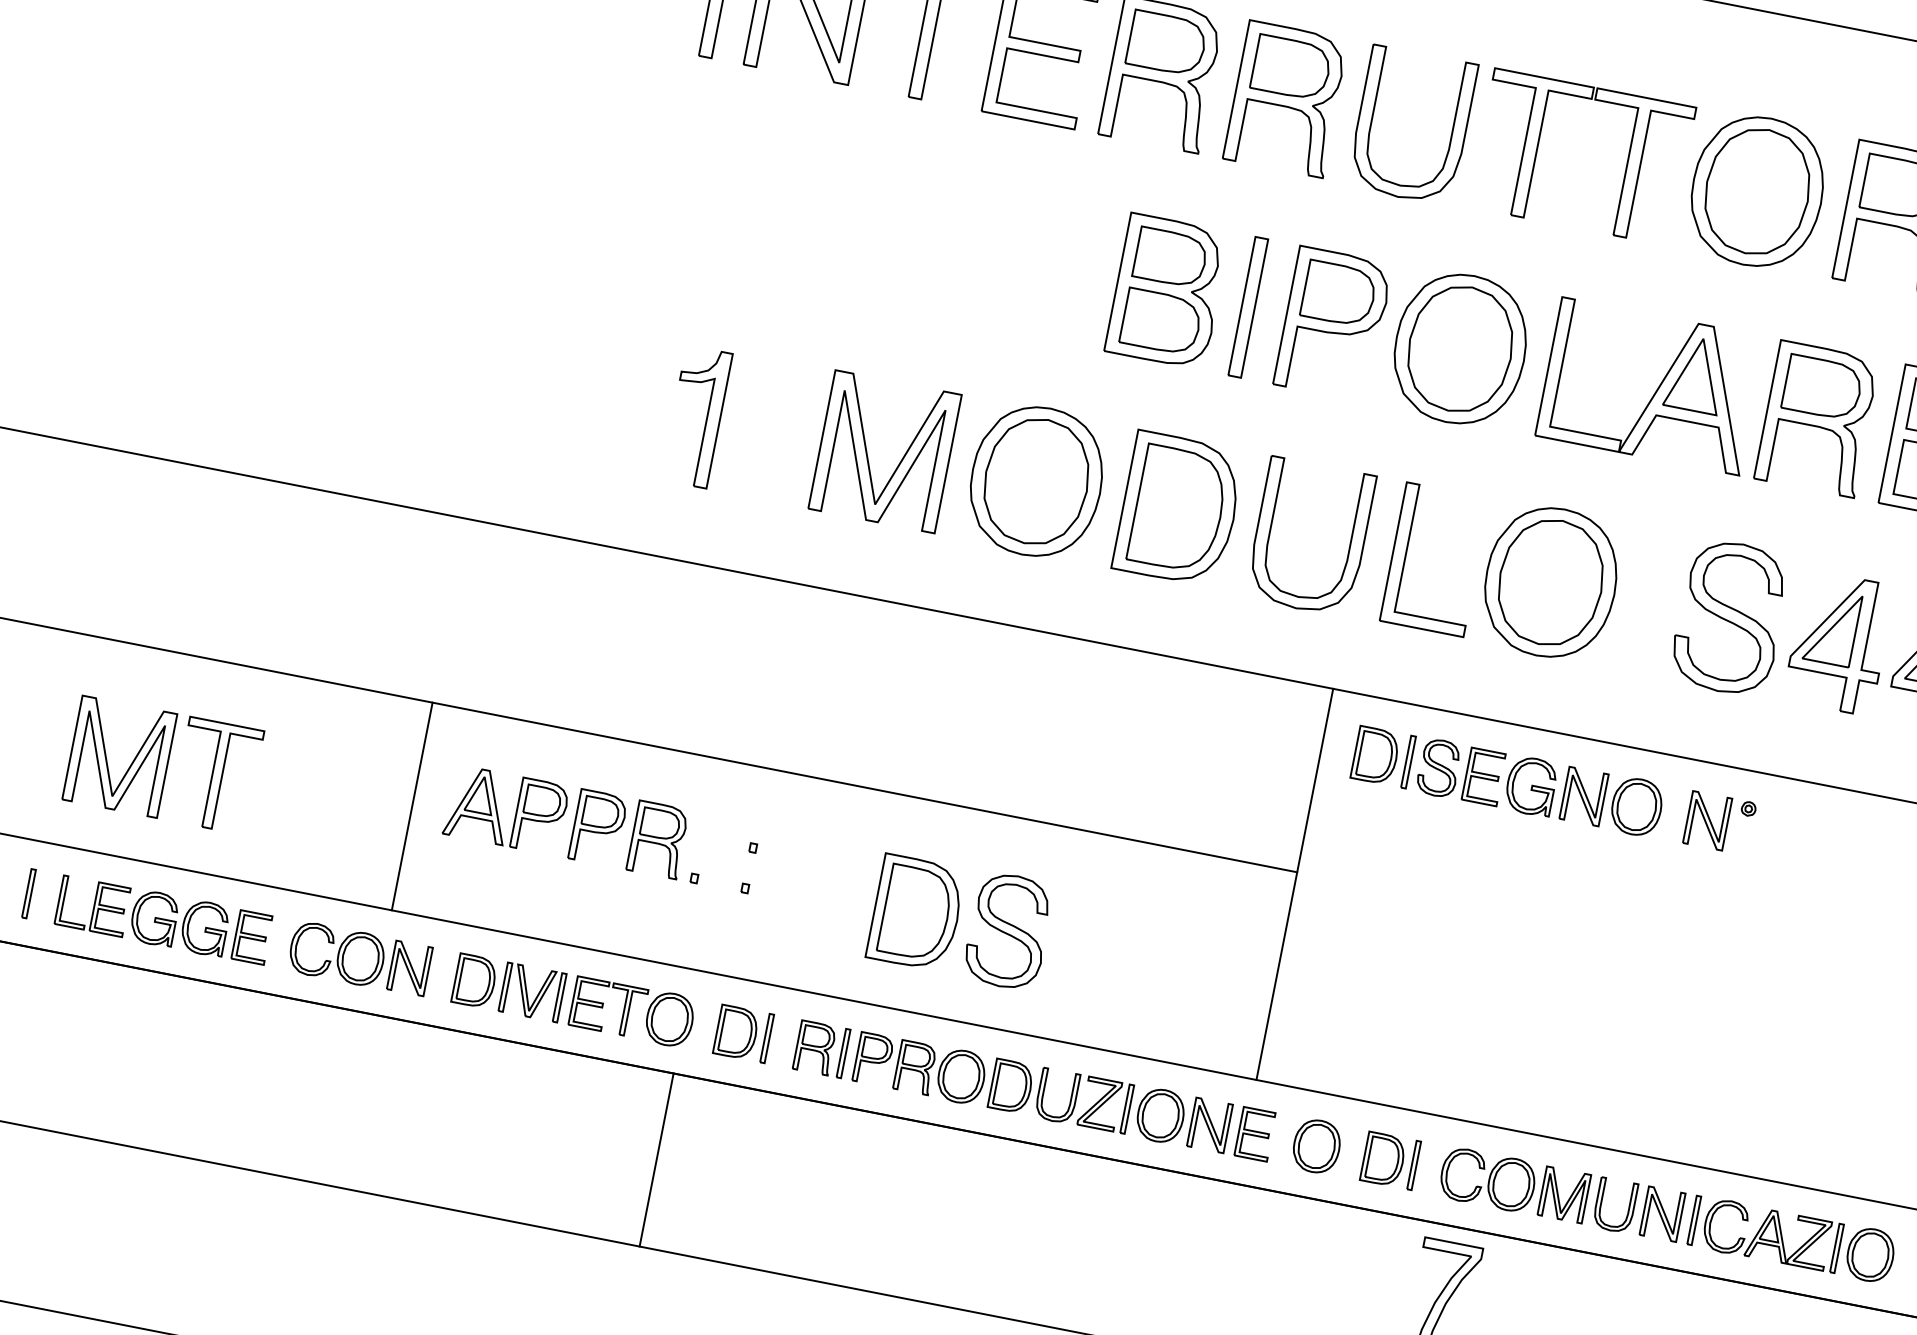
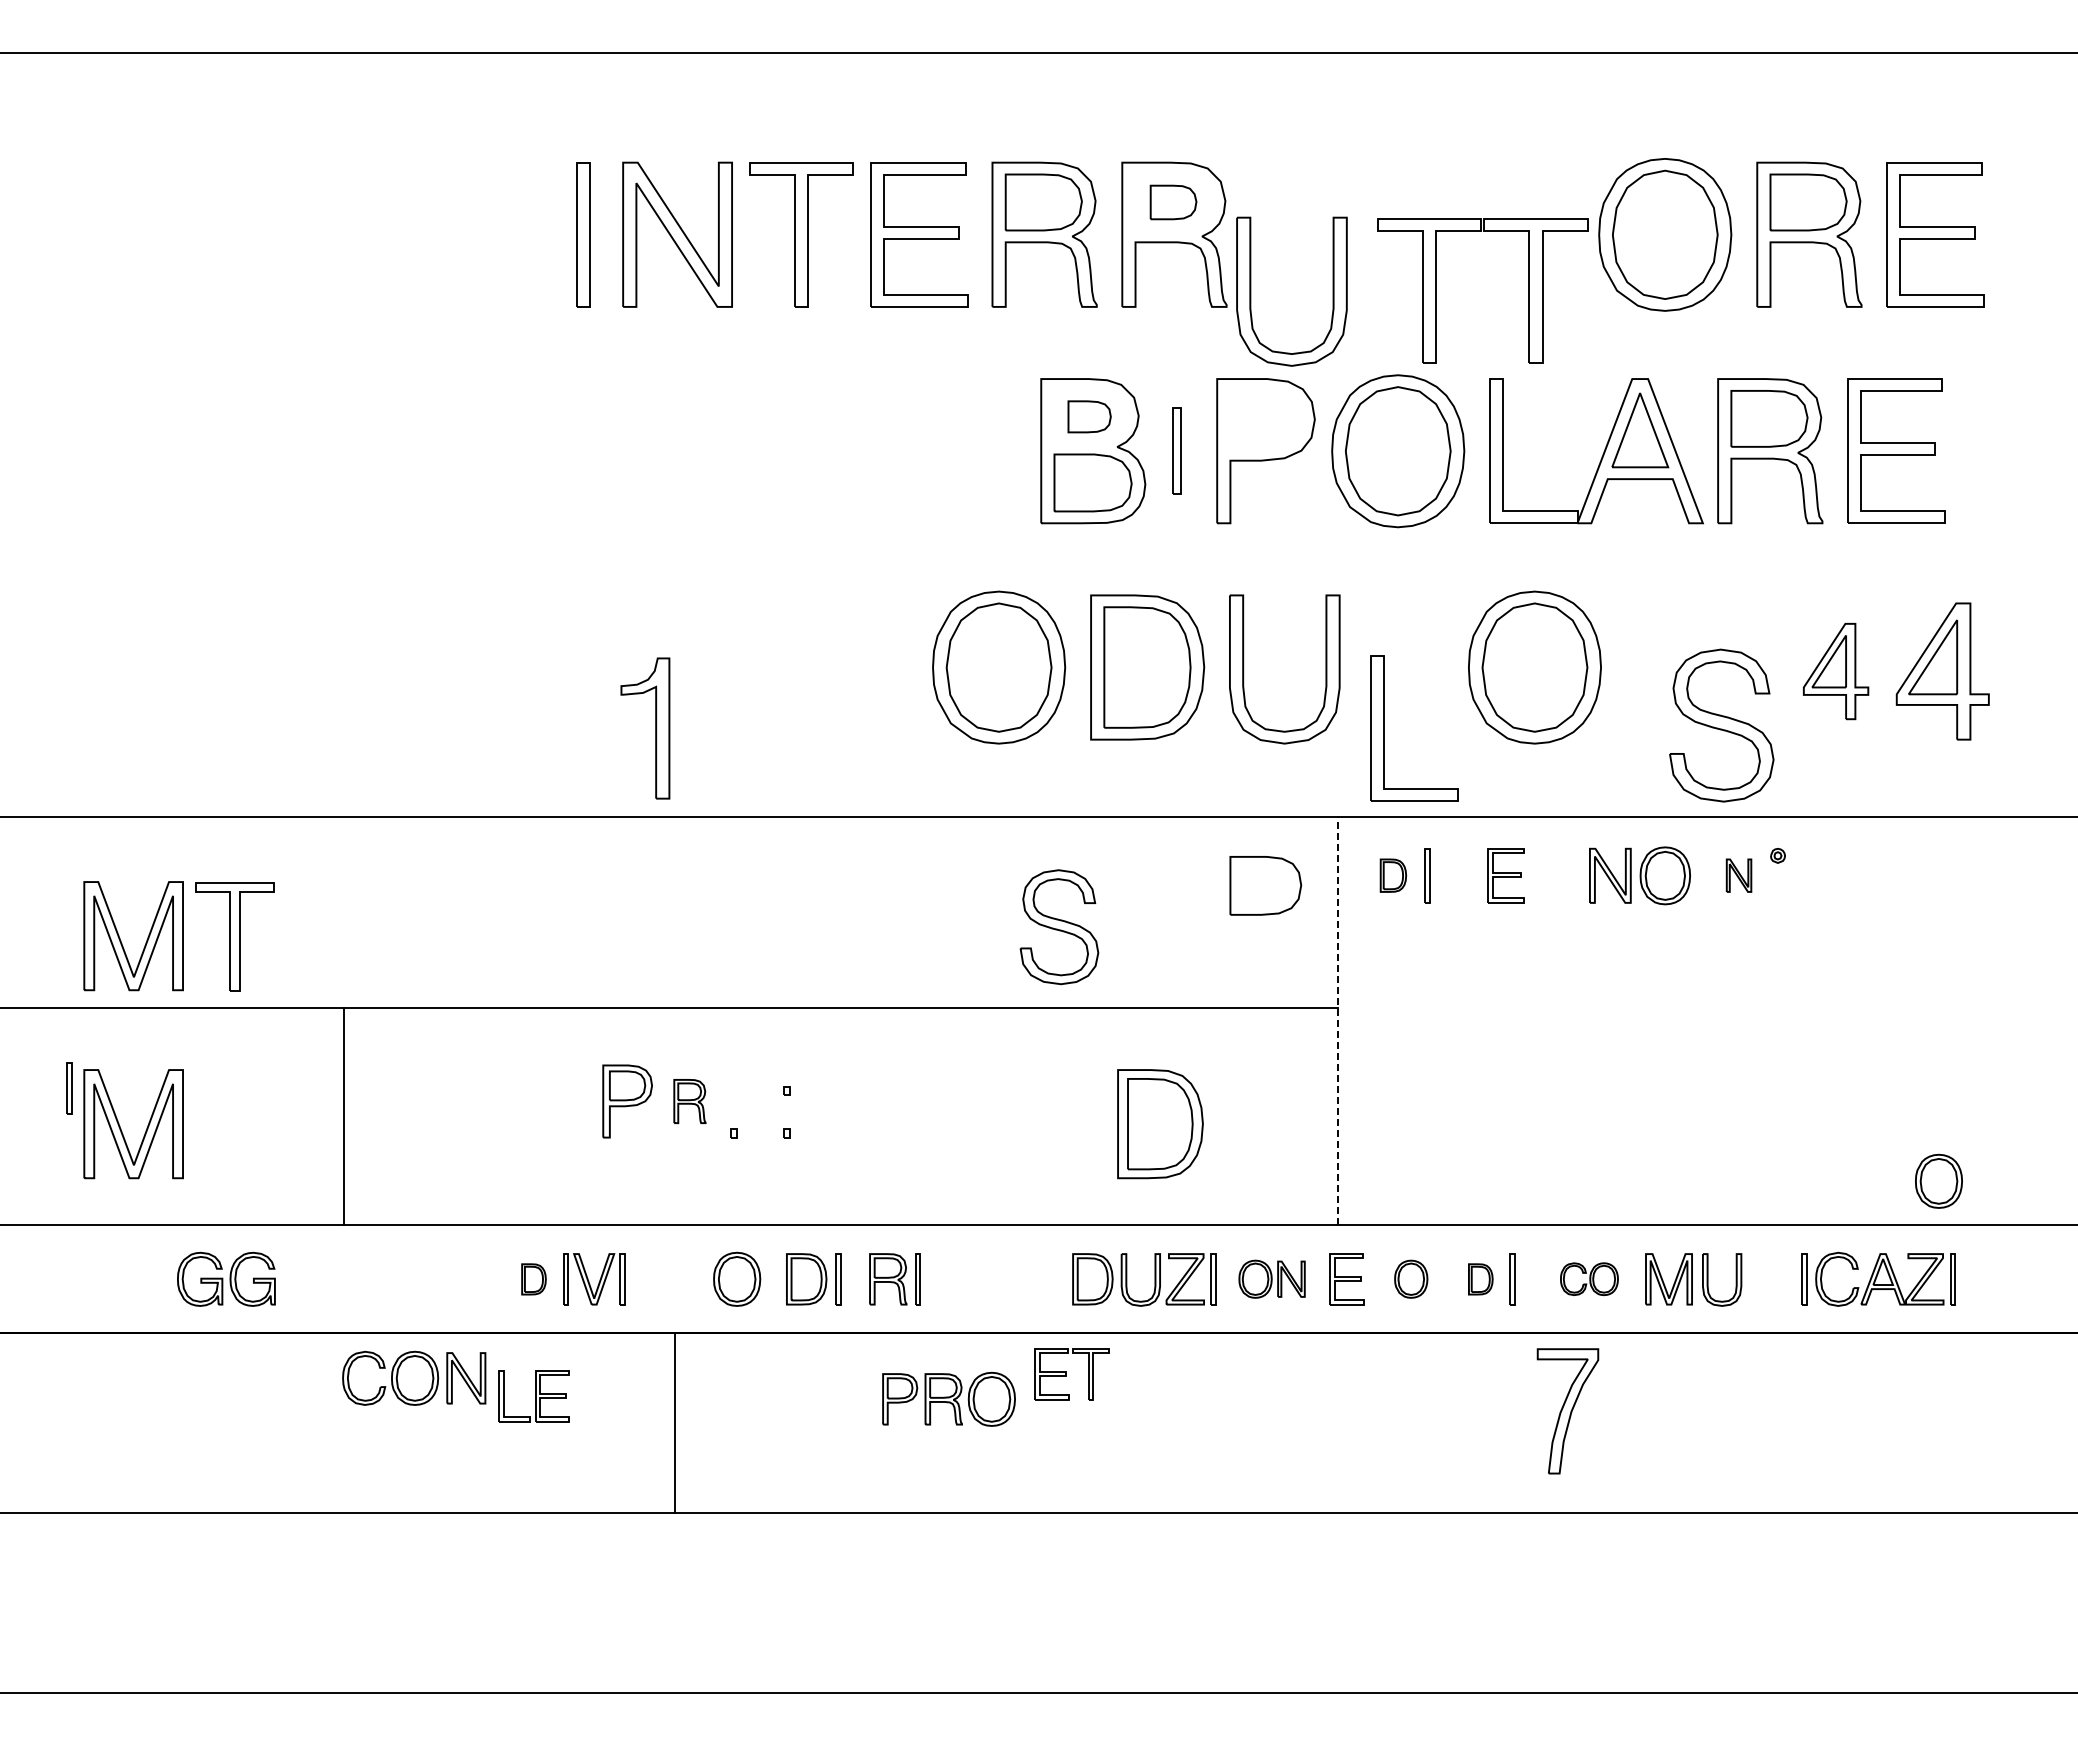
part: (1291, 67) -> (1173, 202), size x0.6
part: (1373, 117) -> (1251, 291), moved
part: (1537, 148) -> (1436, 290), moved
part: (1170, 257) -> (1089, 416), size x0.6
part: (1338, 293) -> (1265, 885), moved
part: (1248, 306) -> (1177, 450), size x0.6
part: (706, 418) -> (655, 728), moved
part: (868, 456) -> (825, 675), removed
part: (1406, 554) -> (1384, 728), moved
part: (142, 578) -> (121, 940), added
part: (1729, 617) -> (1721, 725), moved
part: (1838, 642) -> (1835, 671), size x0.7
part: (1375, 755) -> (1393, 875), size x0.6
part: (1439, 767) -> (1459, 875), removed
part: (216, 775) -> (234, 936), moved
part: (1530, 785) -> (1554, 875), removed
line: (411, 806) -> (343, 1116), moved
part: (497, 810) -> (523, 1103), removed
part: (1707, 820) -> (1738, 875), size x0.6
part: (657, 839) -> (689, 1101), size x0.6
line: (1294, 884) -> (1337, 1020), solid -> dashed
part: (28, 893) -> (69, 1088), moved
part: (92, 906) -> (533, 1396), moved
part: (916, 913) -> (1160, 1124), moved
part: (1008, 931) -> (1059, 927), moved
part: (251, 937) -> (301, 1279), removed
part: (360, 957) -> (414, 1377), moved
part: (474, 981) -> (533, 1279), size x0.6
part: (607, 1007) -> (1071, 1374), moved
part: (919, 1067) -> (948, 1398), moved
part: (1182, 1119) -> (1271, 1278), size x0.7
part: (1317, 1145) -> (1411, 1278), size x0.7
line: (656, 1159) -> (674, 1422), moved
part: (1383, 1159) -> (1480, 1279), size x0.6
part: (1488, 1179) -> (1589, 1278), size x0.6
part: (1662, 1214) -> (1771, 1279), removed
part: (1870, 1254) -> (1938, 1180), moved

